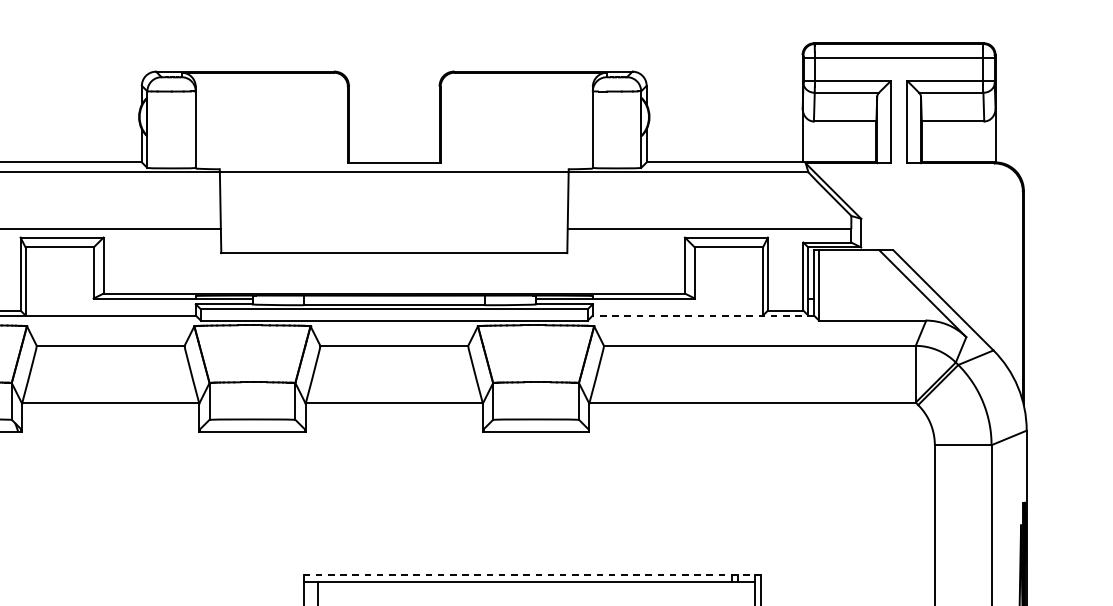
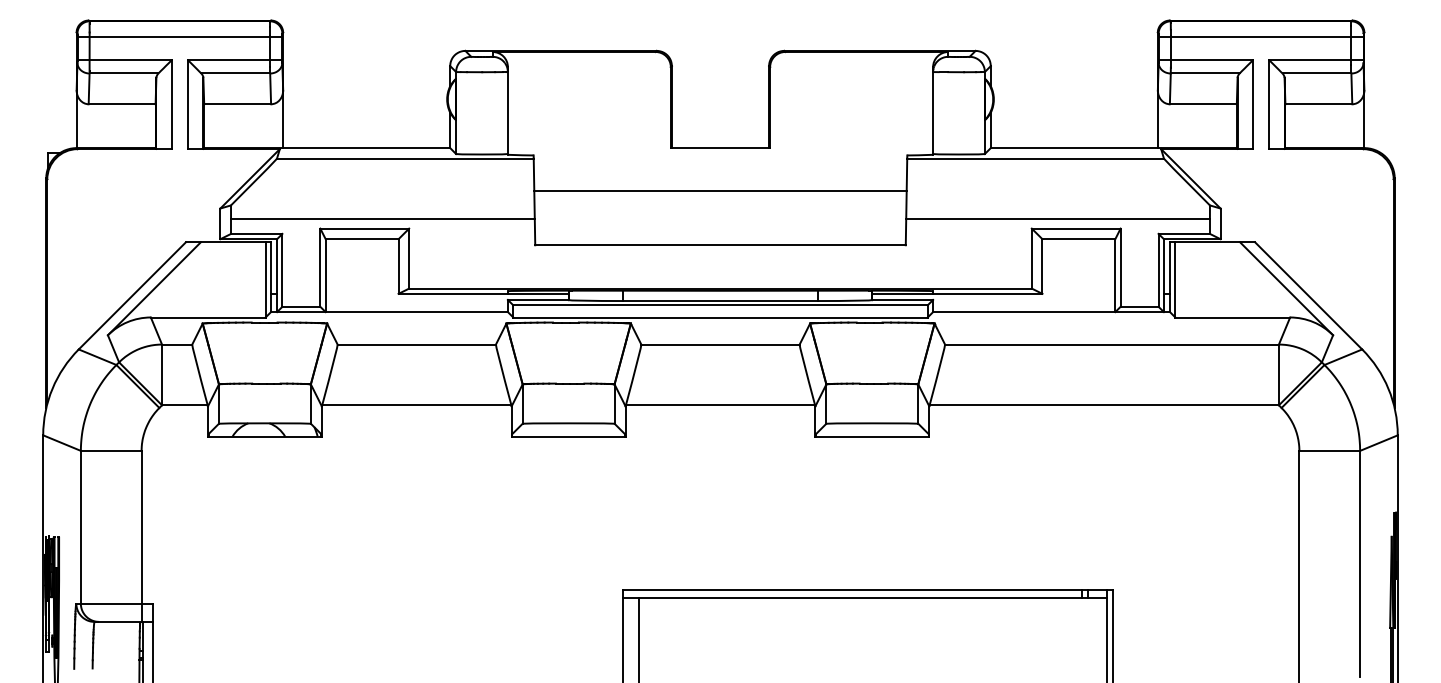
line: (394, 172) -> (720, 190), moved
line: (703, 315) -> (1051, 312), dashed -> solid
line: (532, 575) -> (868, 590), dashed -> solid

